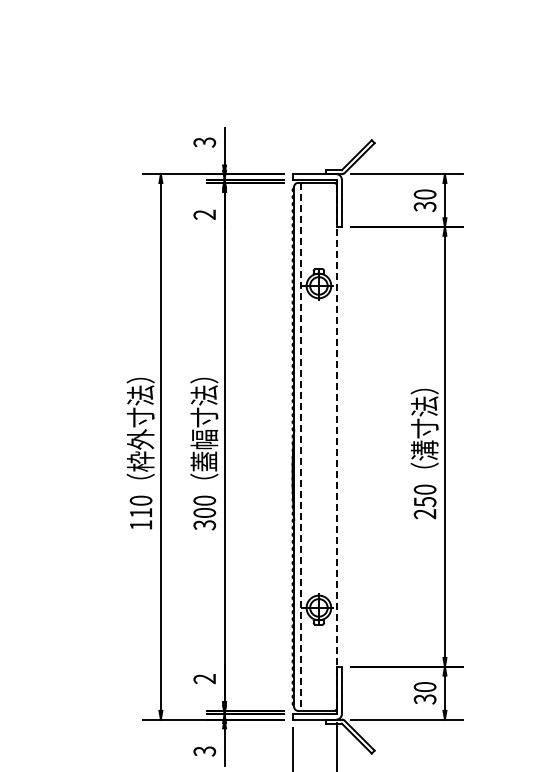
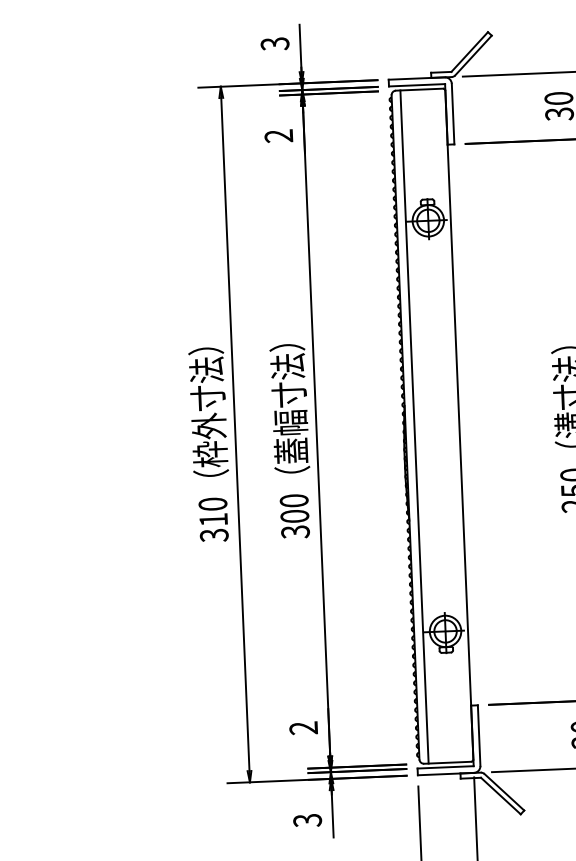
line: (301, 446) -> (414, 426), dashed -> solid
line: (336, 447) -> (459, 425), dashed -> solid
text: (140, 525) -> (213, 535), 110 -> 310

